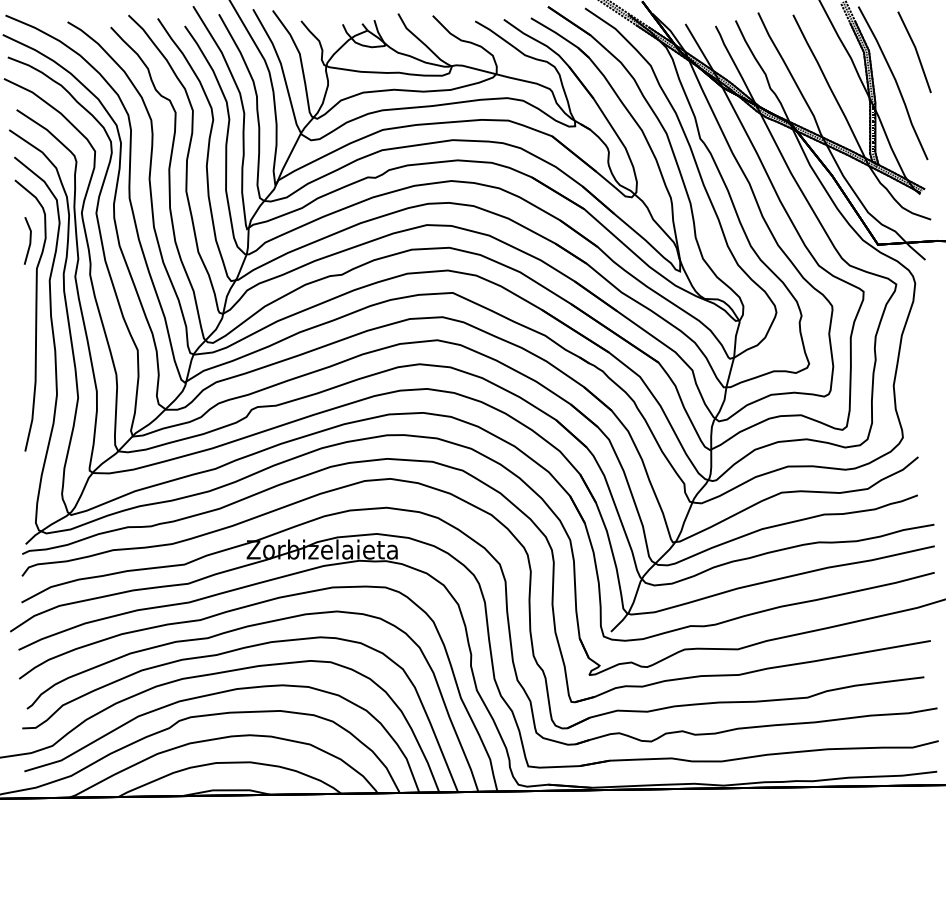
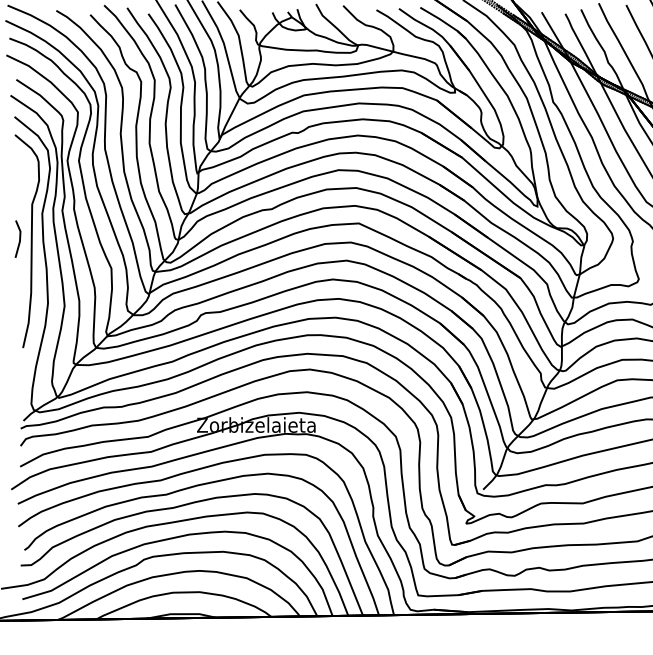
line: (29, 240) -> (19, 238), moved

